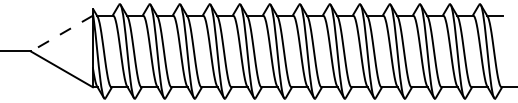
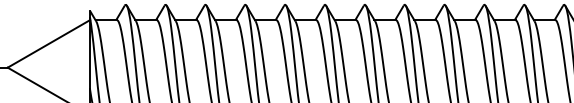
line: (61, 33) -> (48, 43), dashed -> solid

